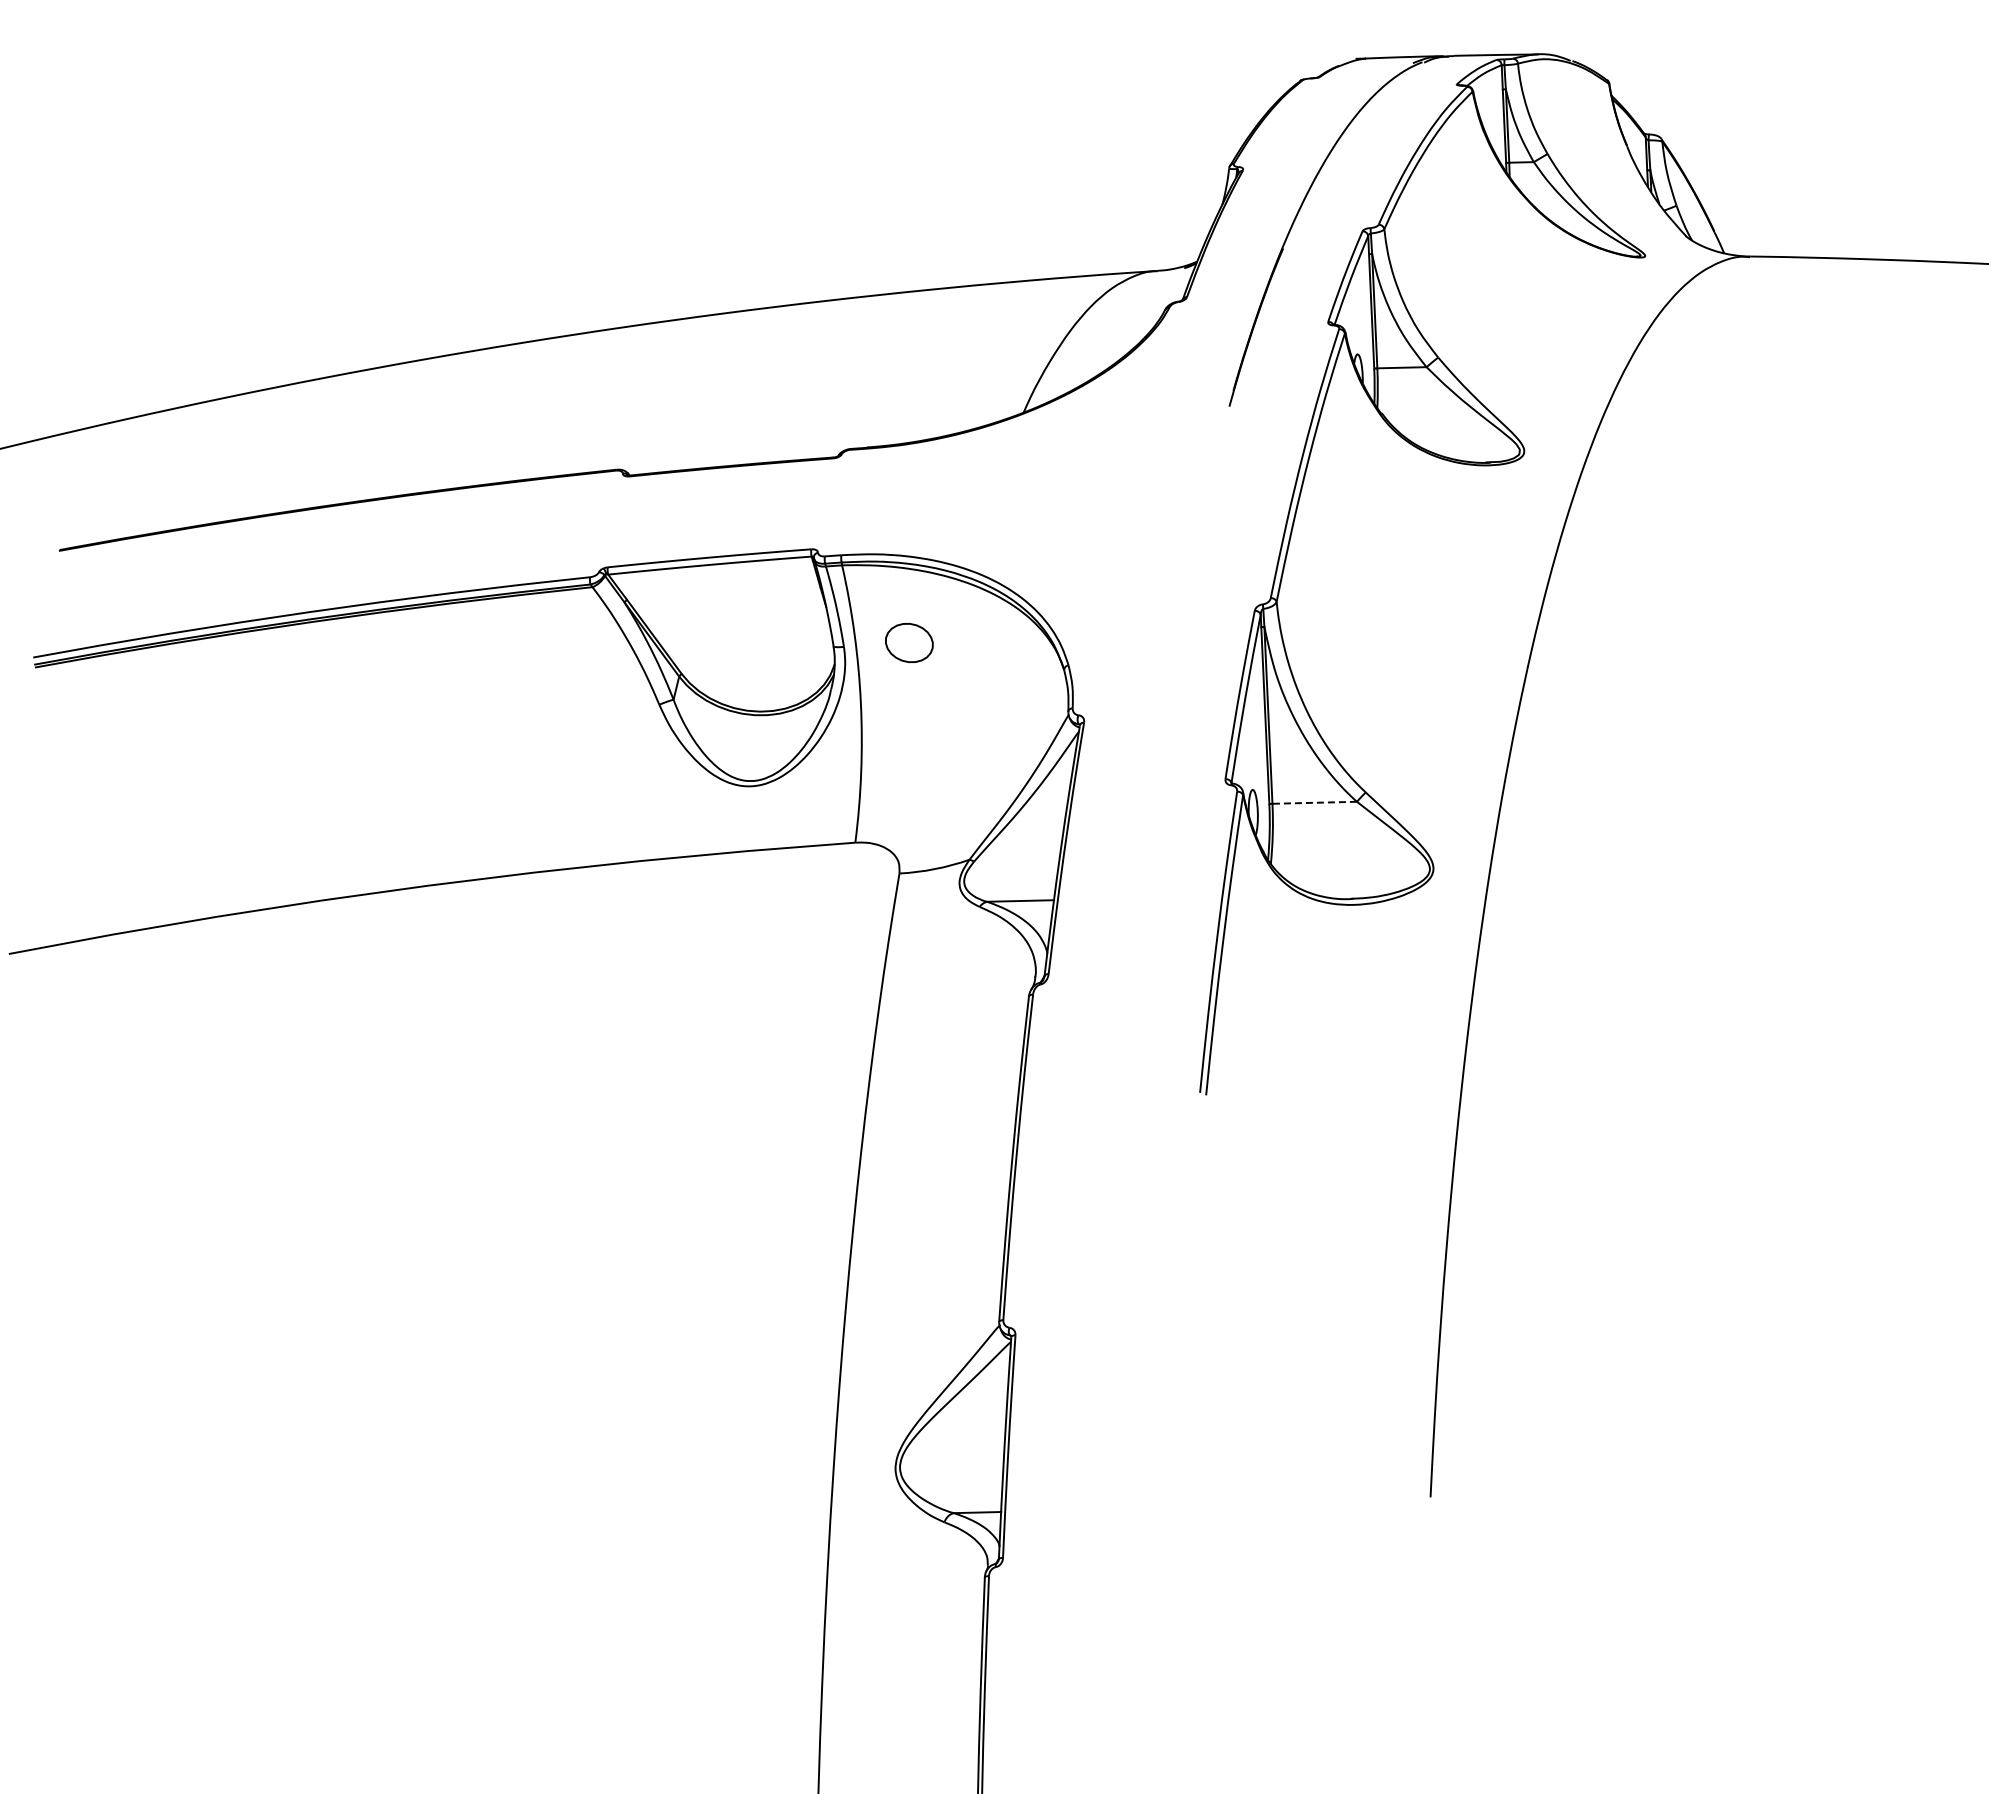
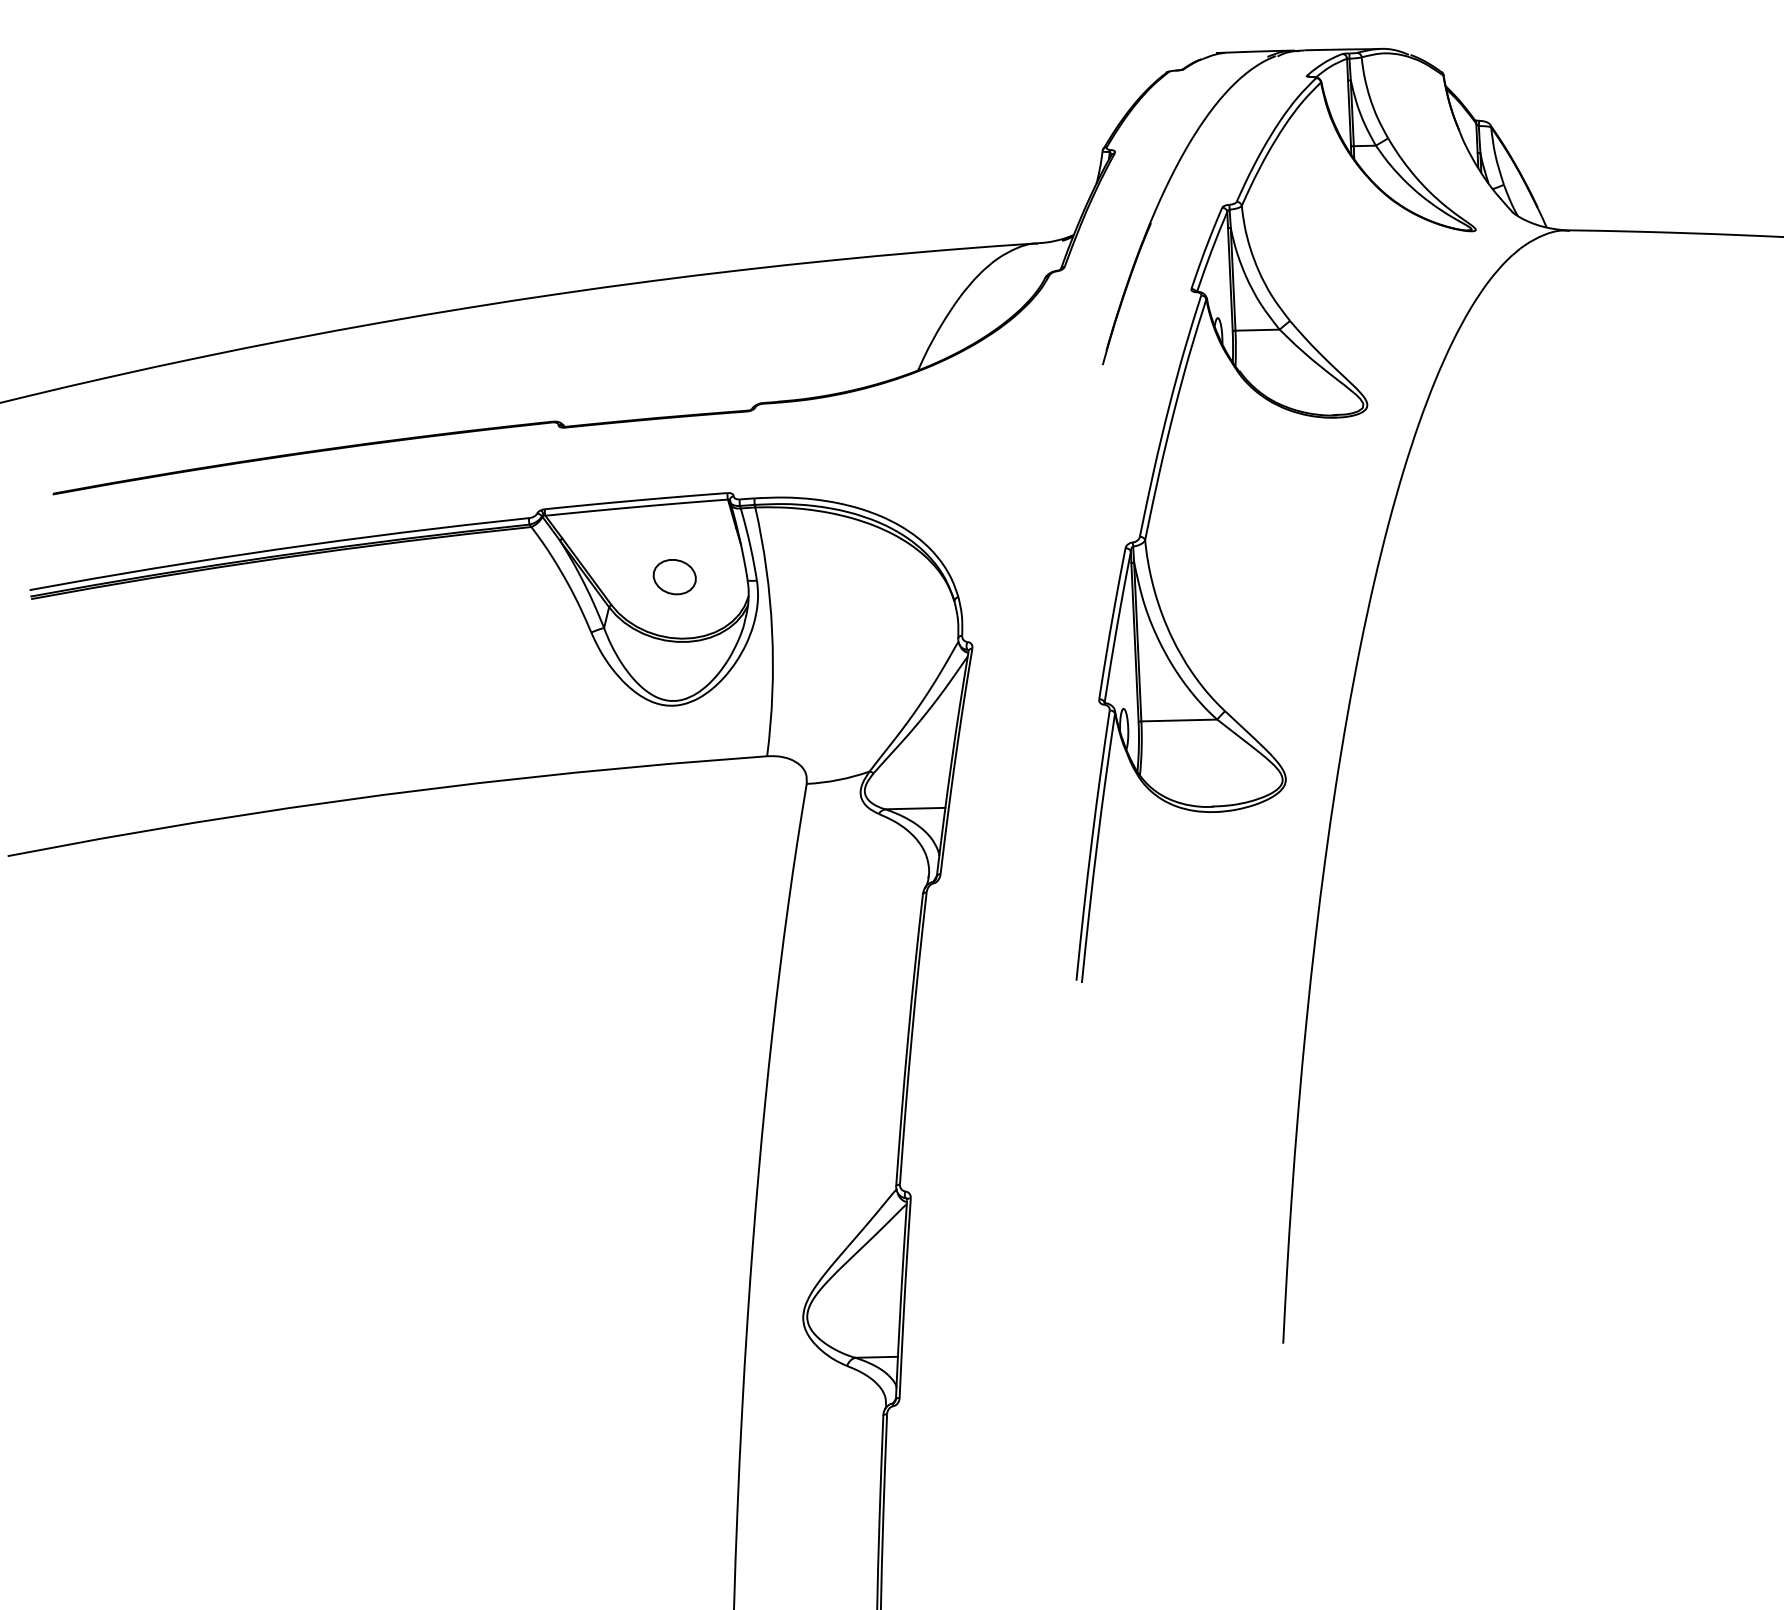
part: (909, 643) -> (674, 577), moved
line: (1314, 802) -> (1179, 720), dashed -> solid

